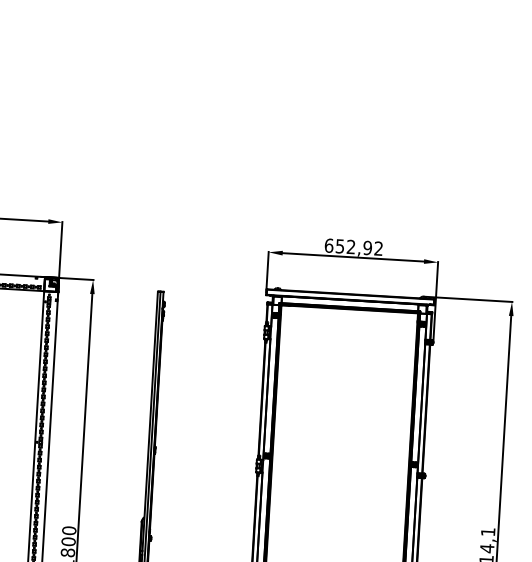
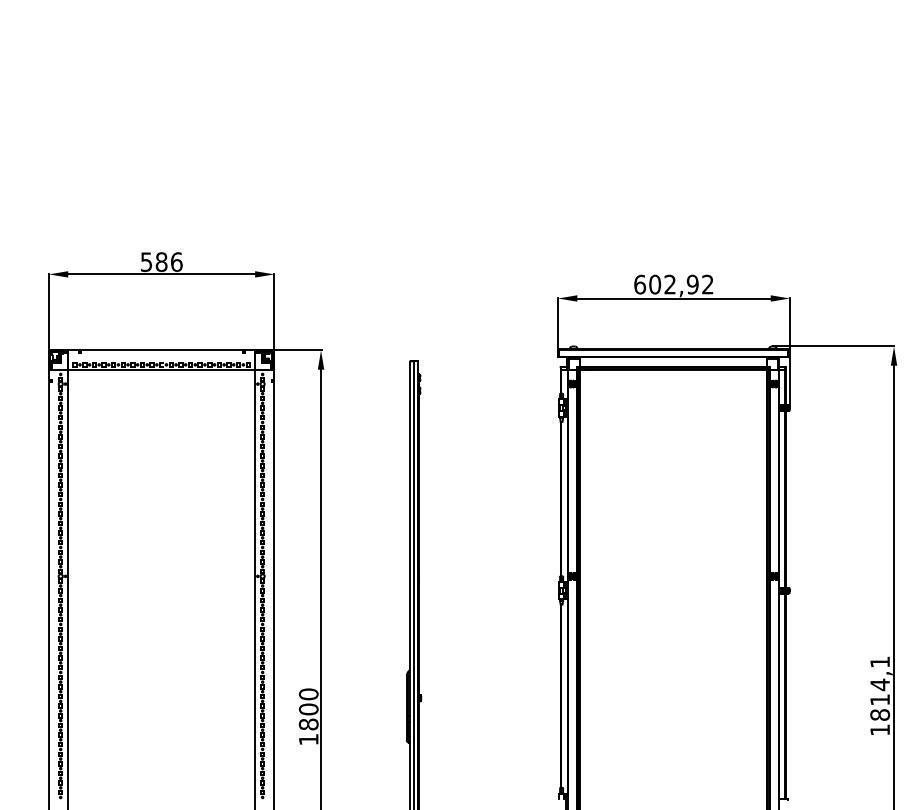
text: (340, 246) -> (655, 284), 652,92 -> 602,92

